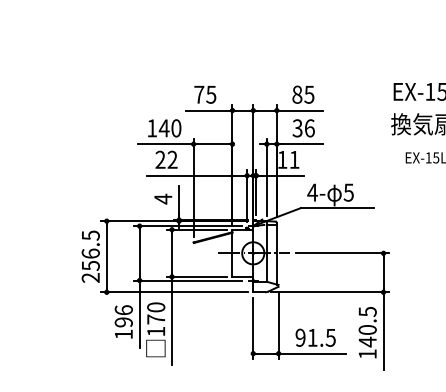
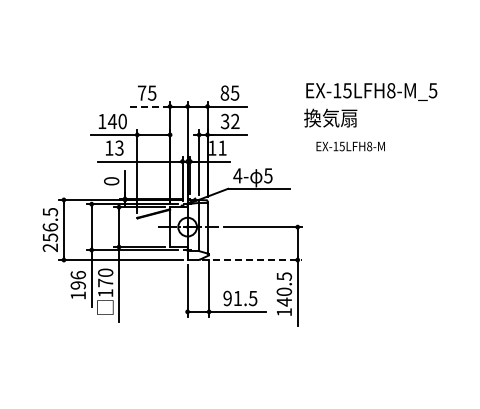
line: (209, 110) -> (150, 106), solid -> dashed
text: (309, 128) -> (235, 121), 36 -> 32
text: (166, 159) -> (114, 147), 22 -> 13
text: (163, 198) -> (111, 180), 4 -> 0
line: (330, 292) -> (252, 260), solid -> dashed

